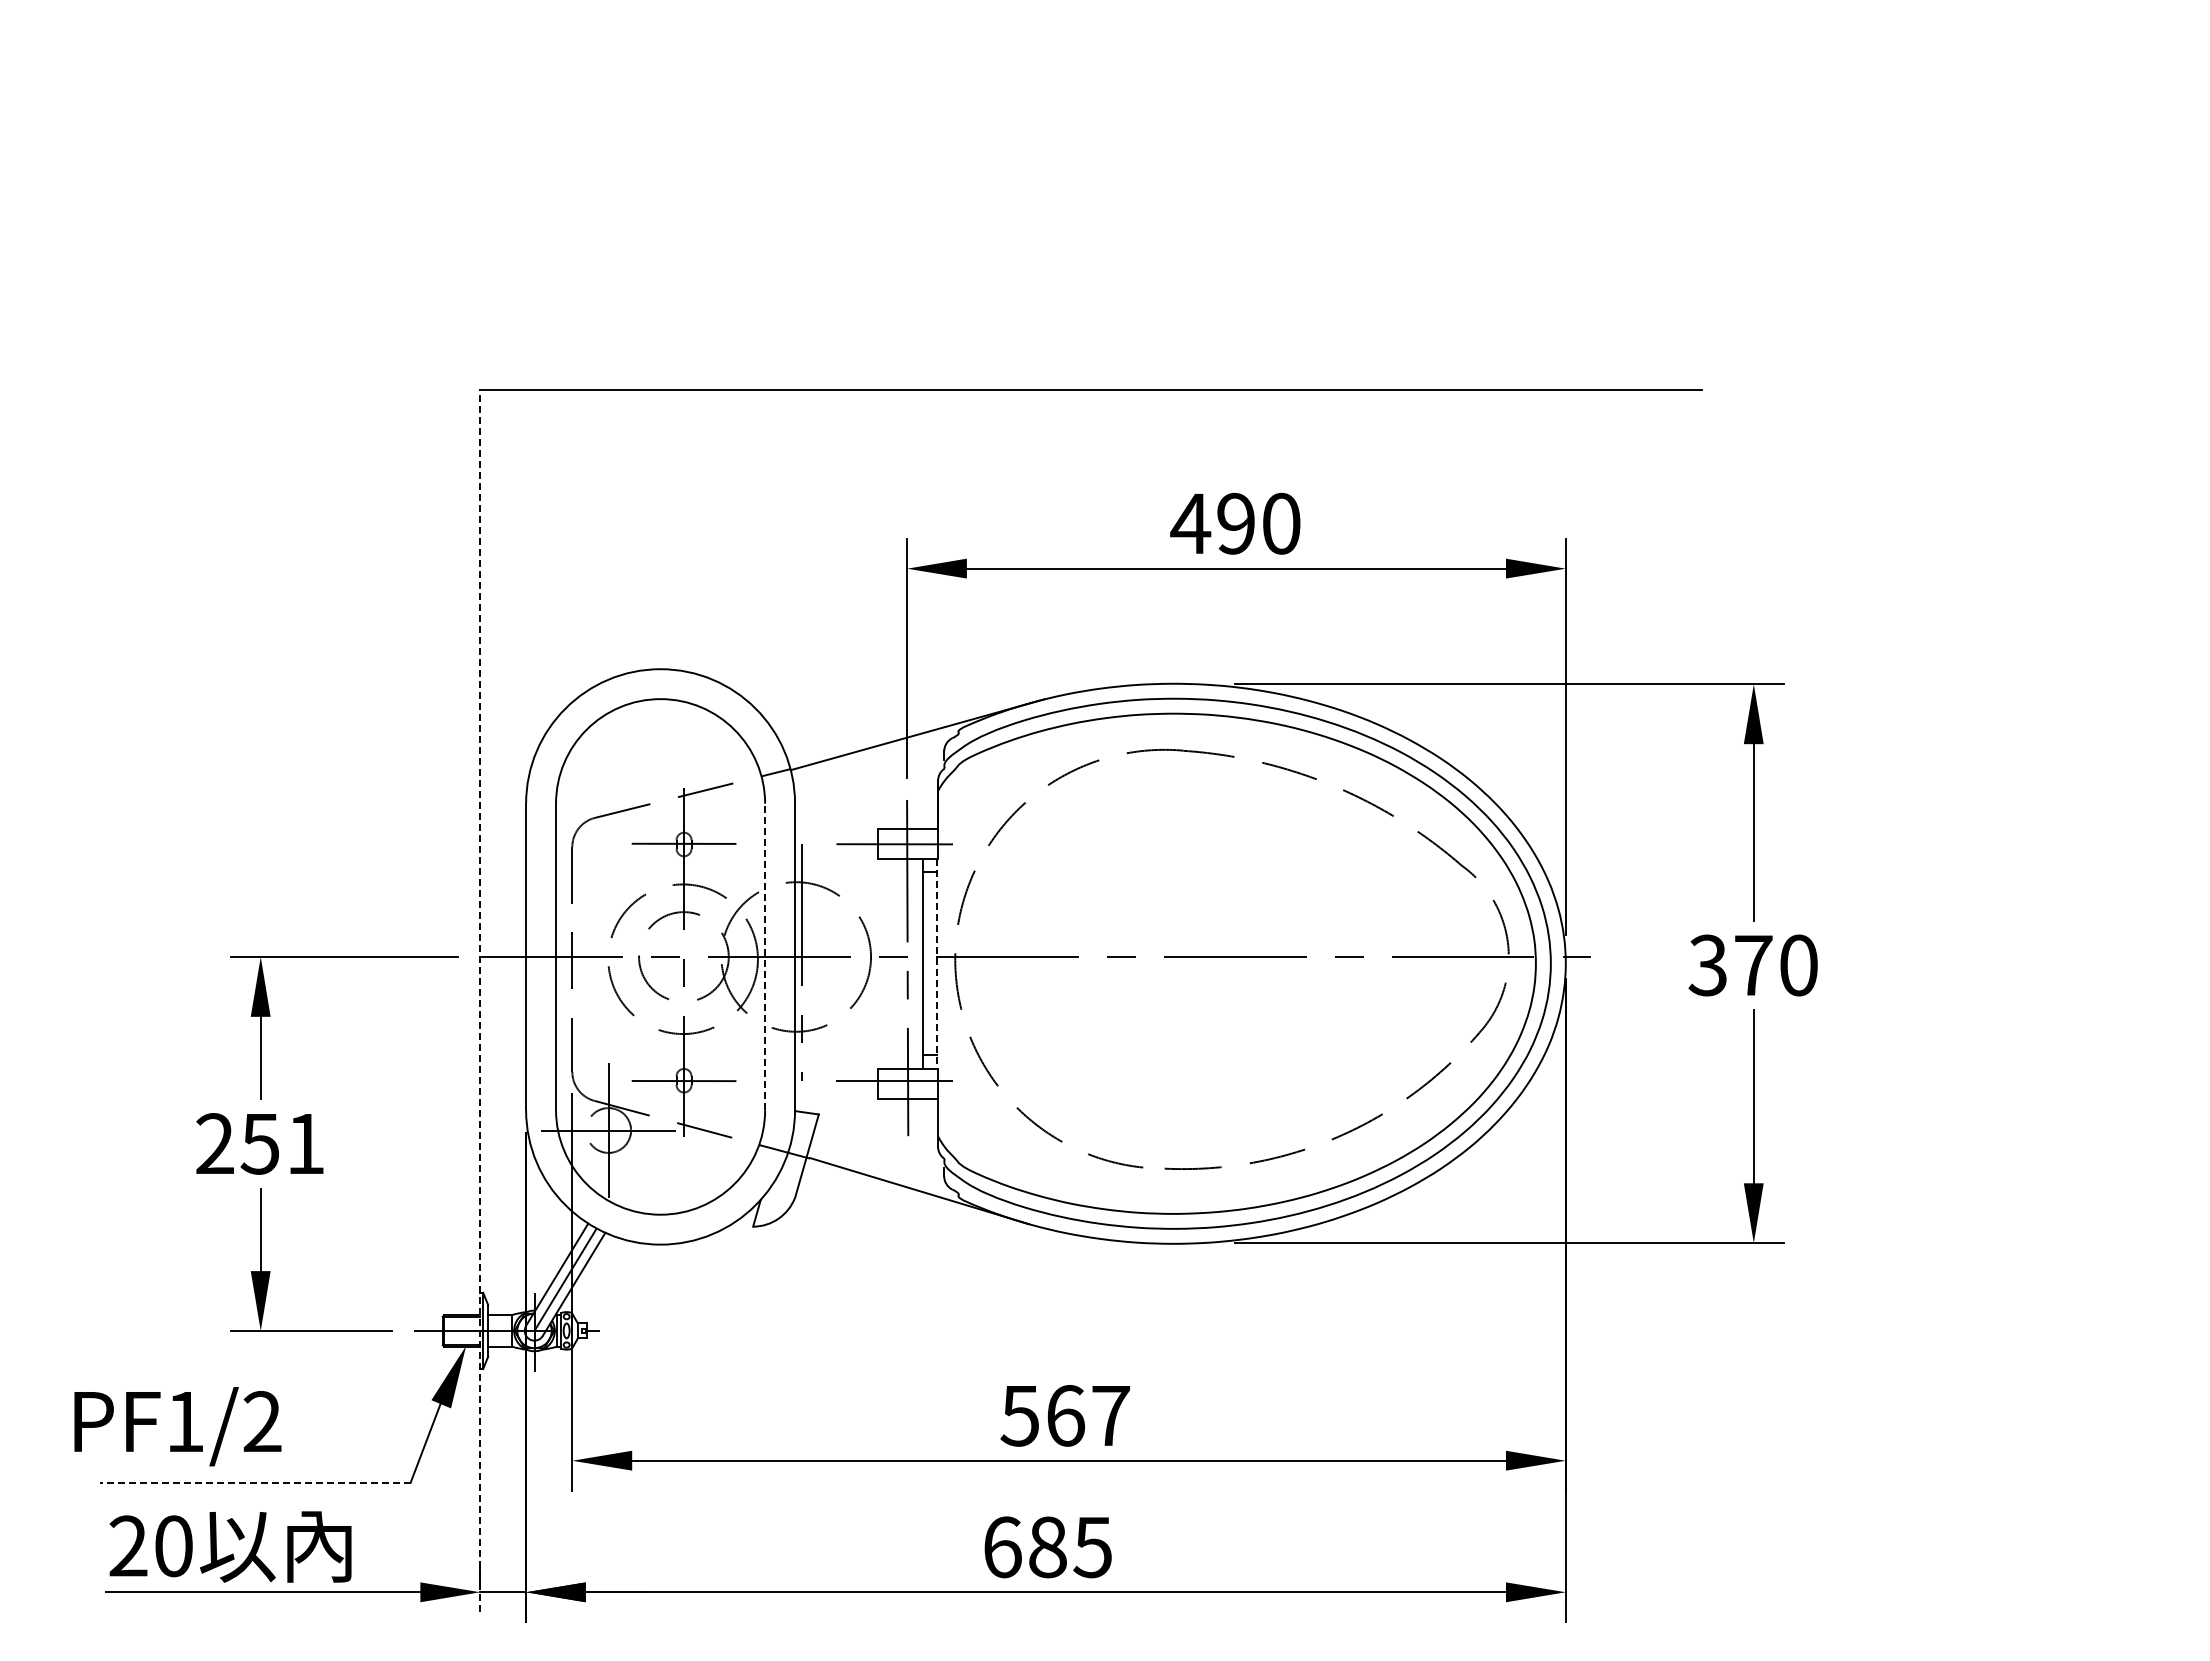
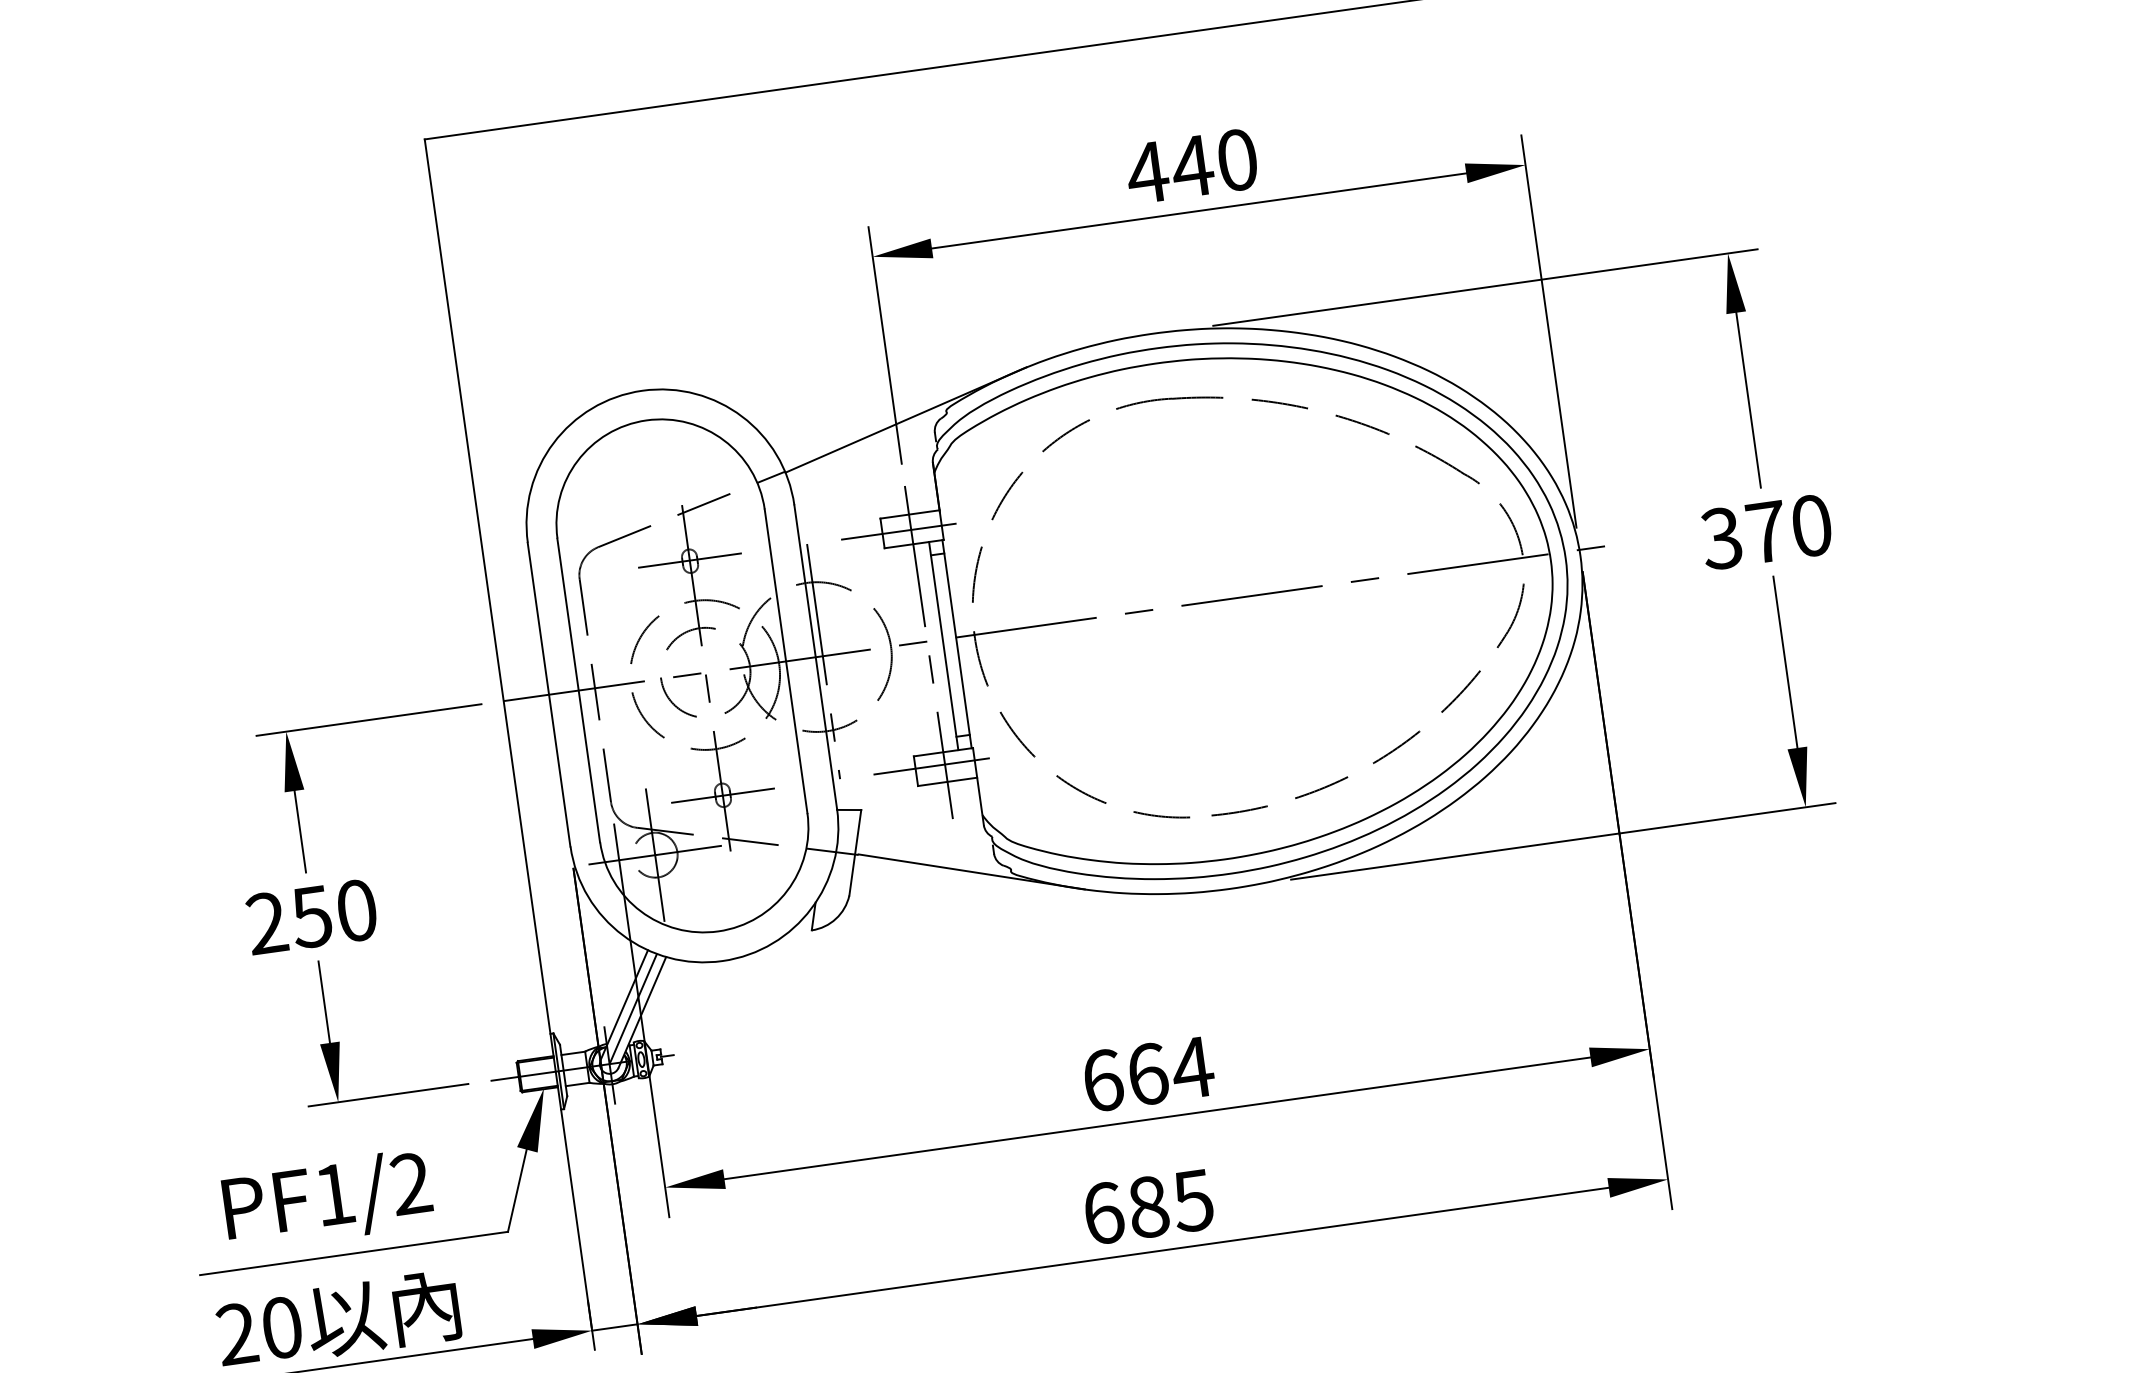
text: (1235, 523) -> (1191, 166), 490 -> 440
line: (765, 956) -> (786, 660), dashed -> solid
line: (936, 964) -> (956, 644), dashed -> solid
line: (480, 1000) -> (510, 744), dashed -> solid
text: (305, 1143) -> (356, 910), 251 -> 250
text: (1065, 1415) -> (1147, 1073), 567 -> 664
text: (177, 1426) -> (327, 1200), moved
line: (254, 1482) -> (353, 1253), dashed -> solid

